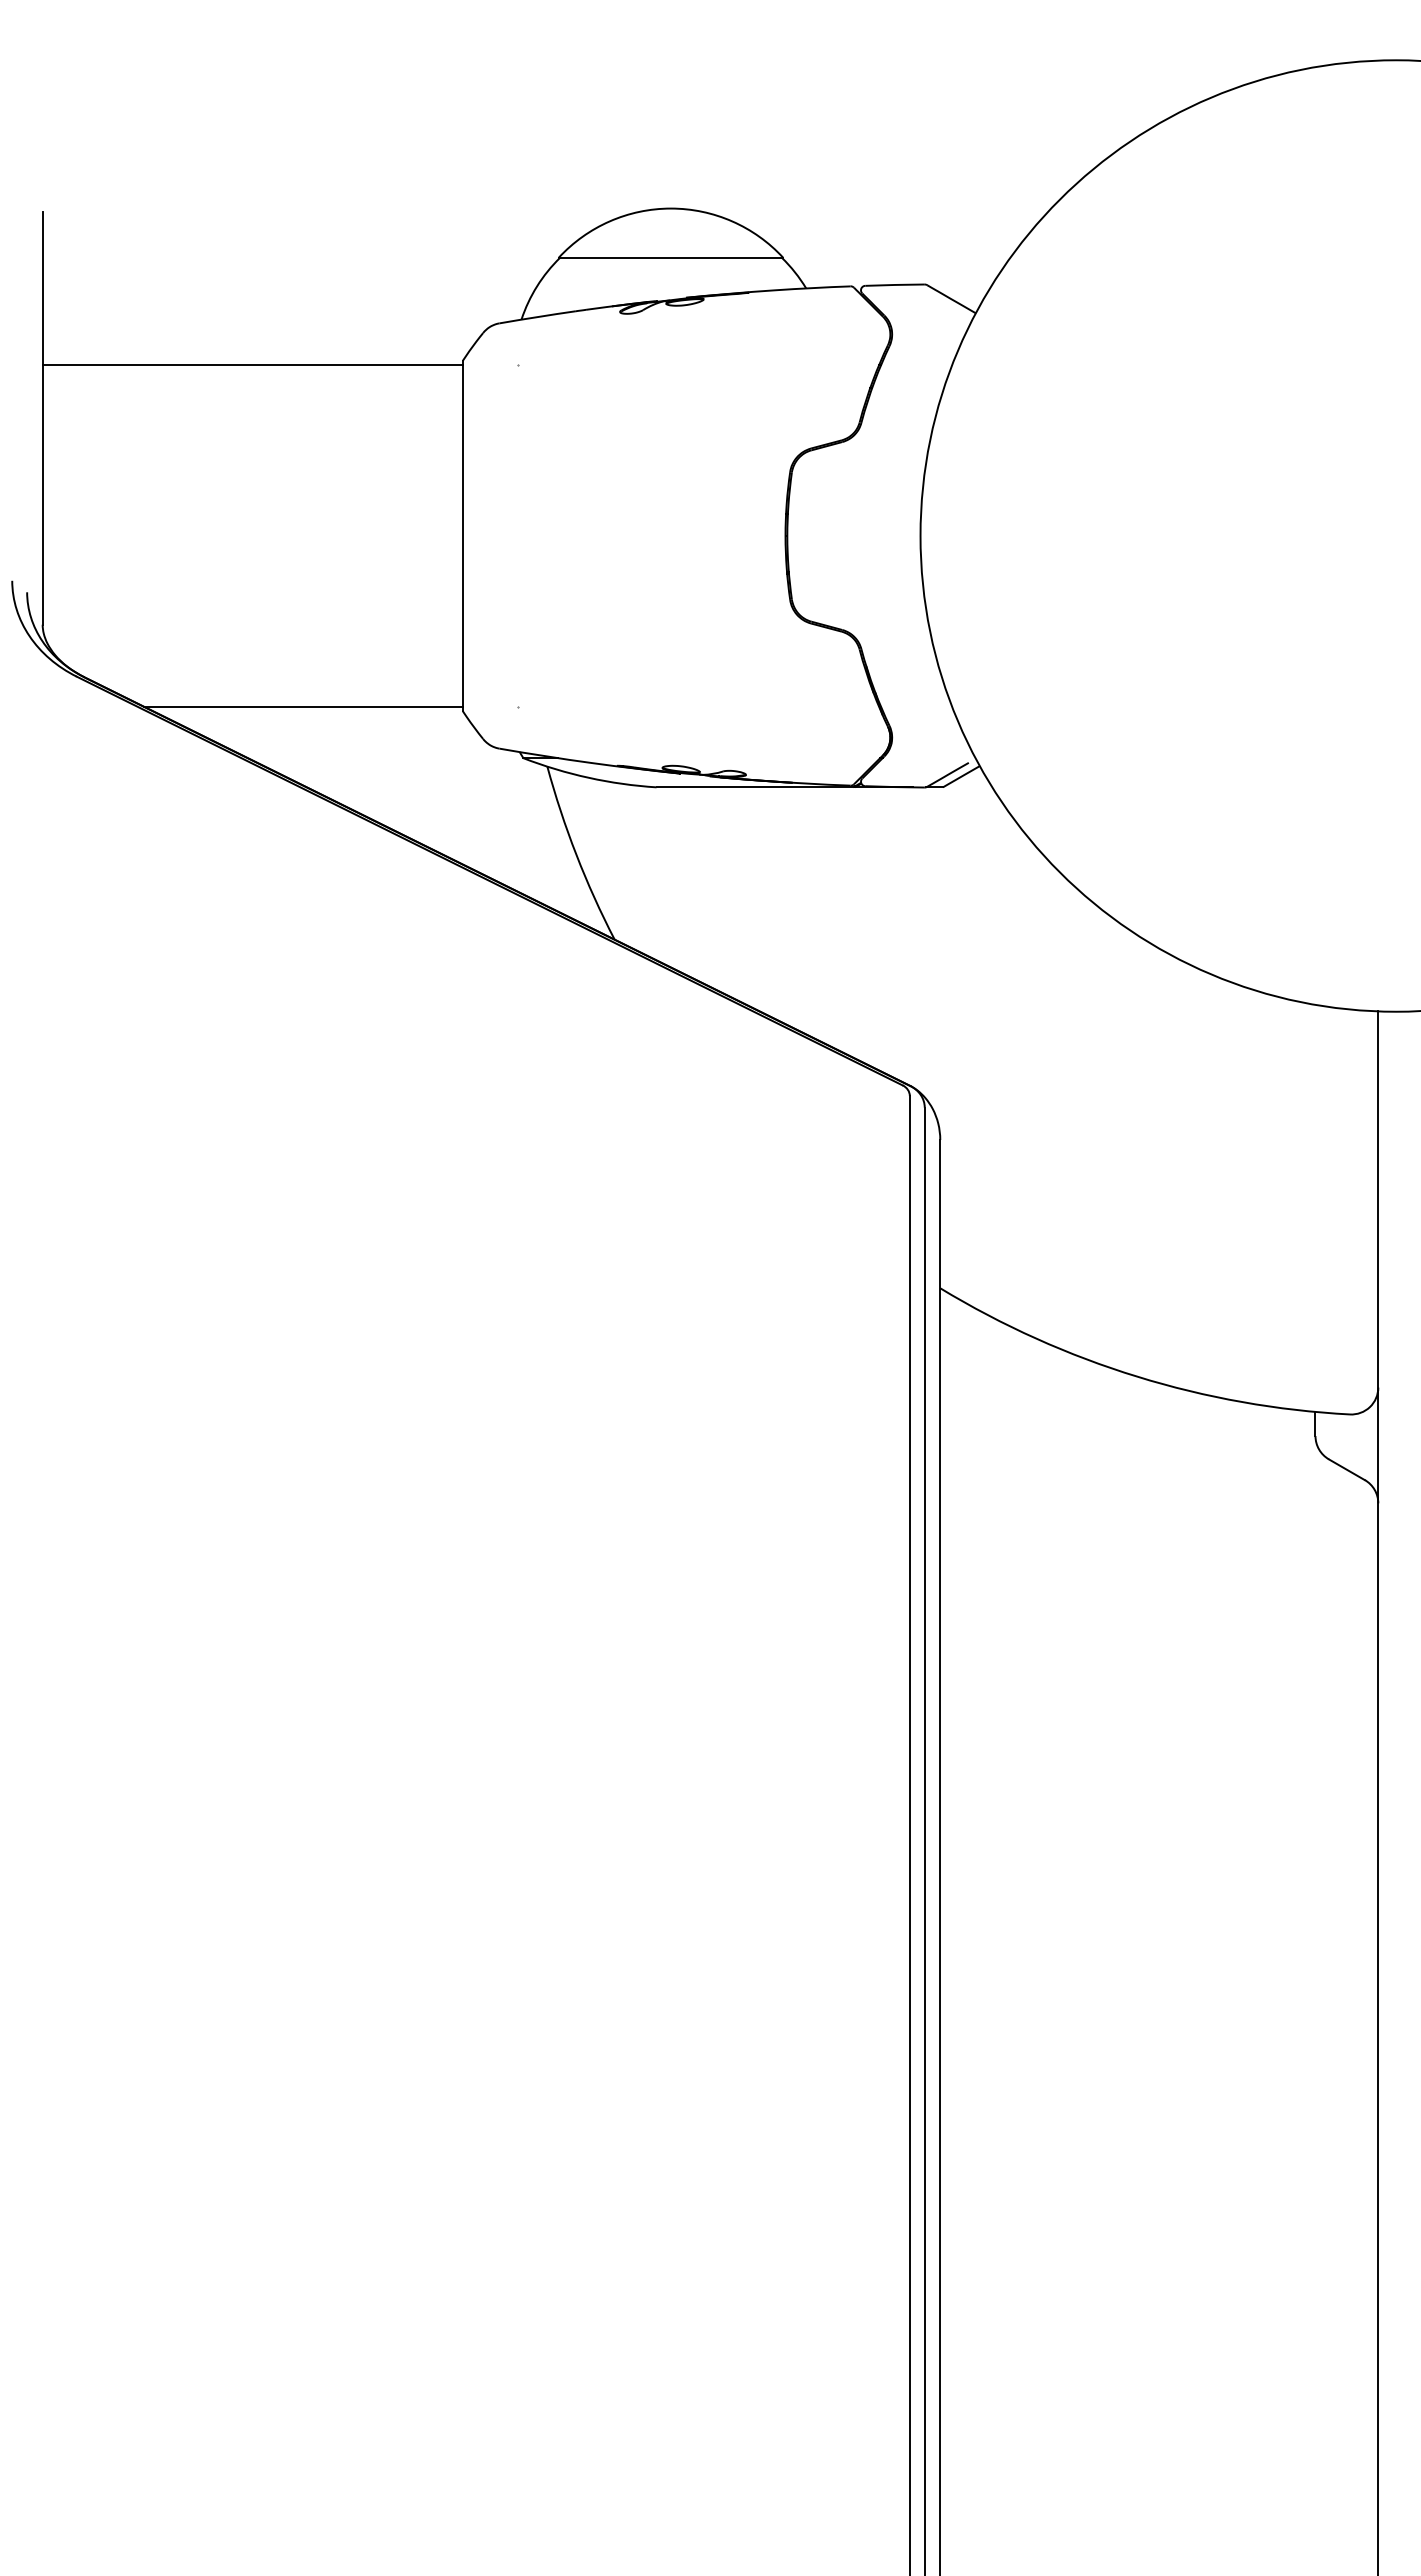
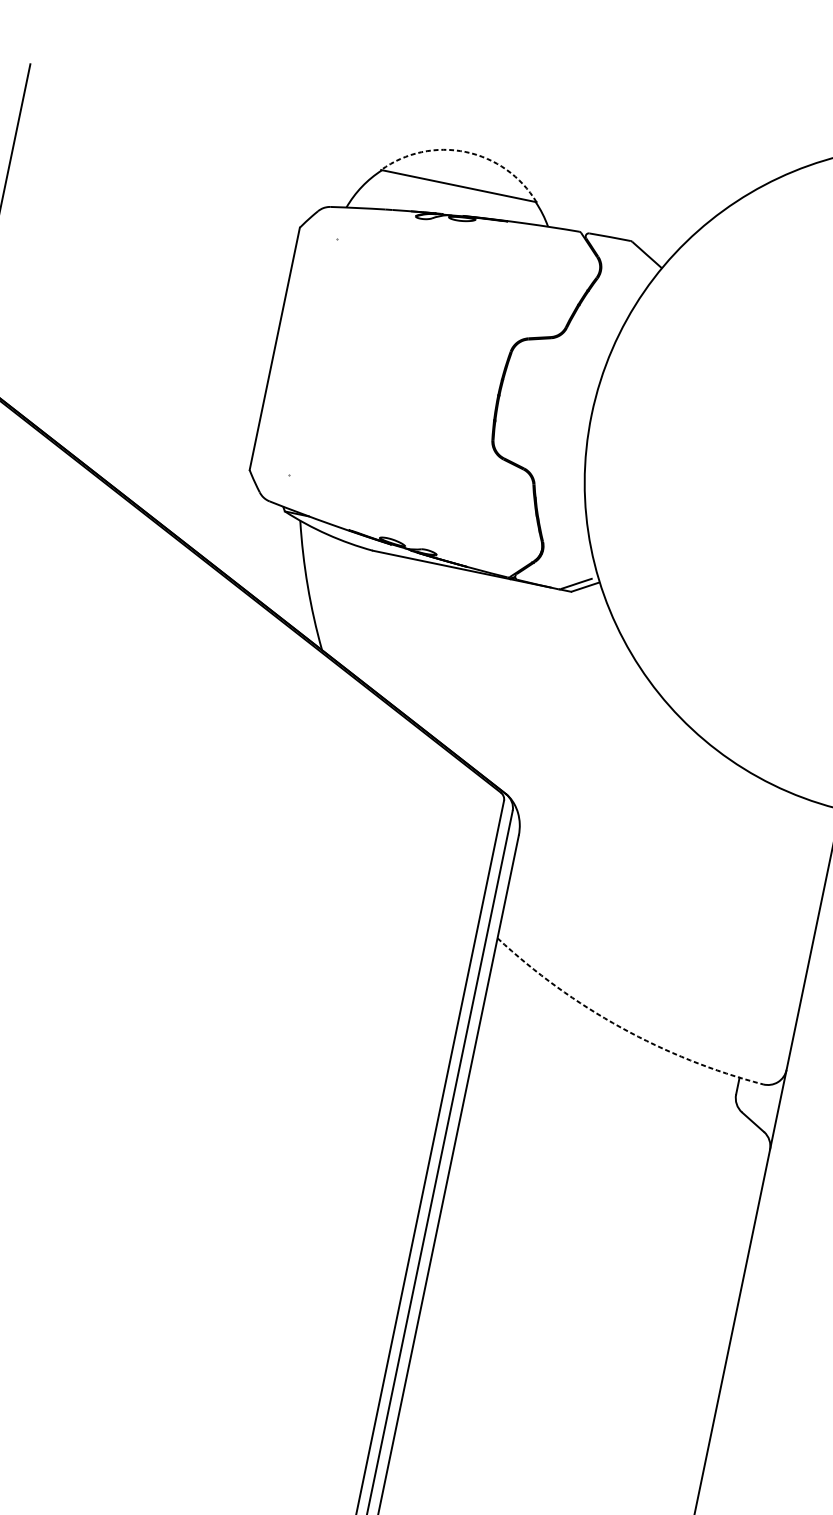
arc: (671, 208) -> (466, 152), solid -> dashed
line: (252, 365) -> (153, 200), removed
line: (302, 706) -> (139, 443), removed
arc: (1137, 1376) -> (621, 1027), solid -> dashed

